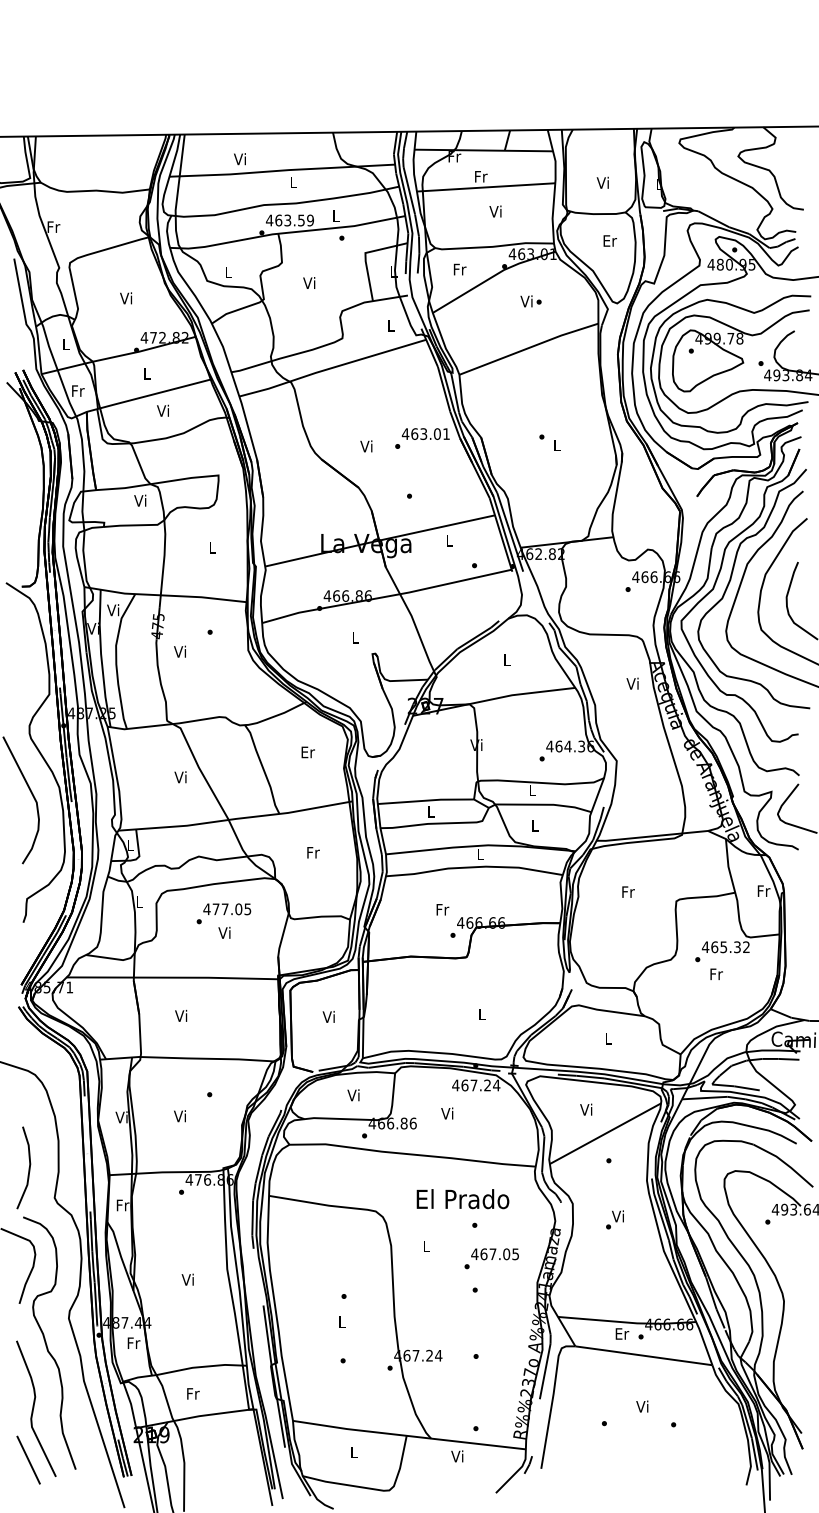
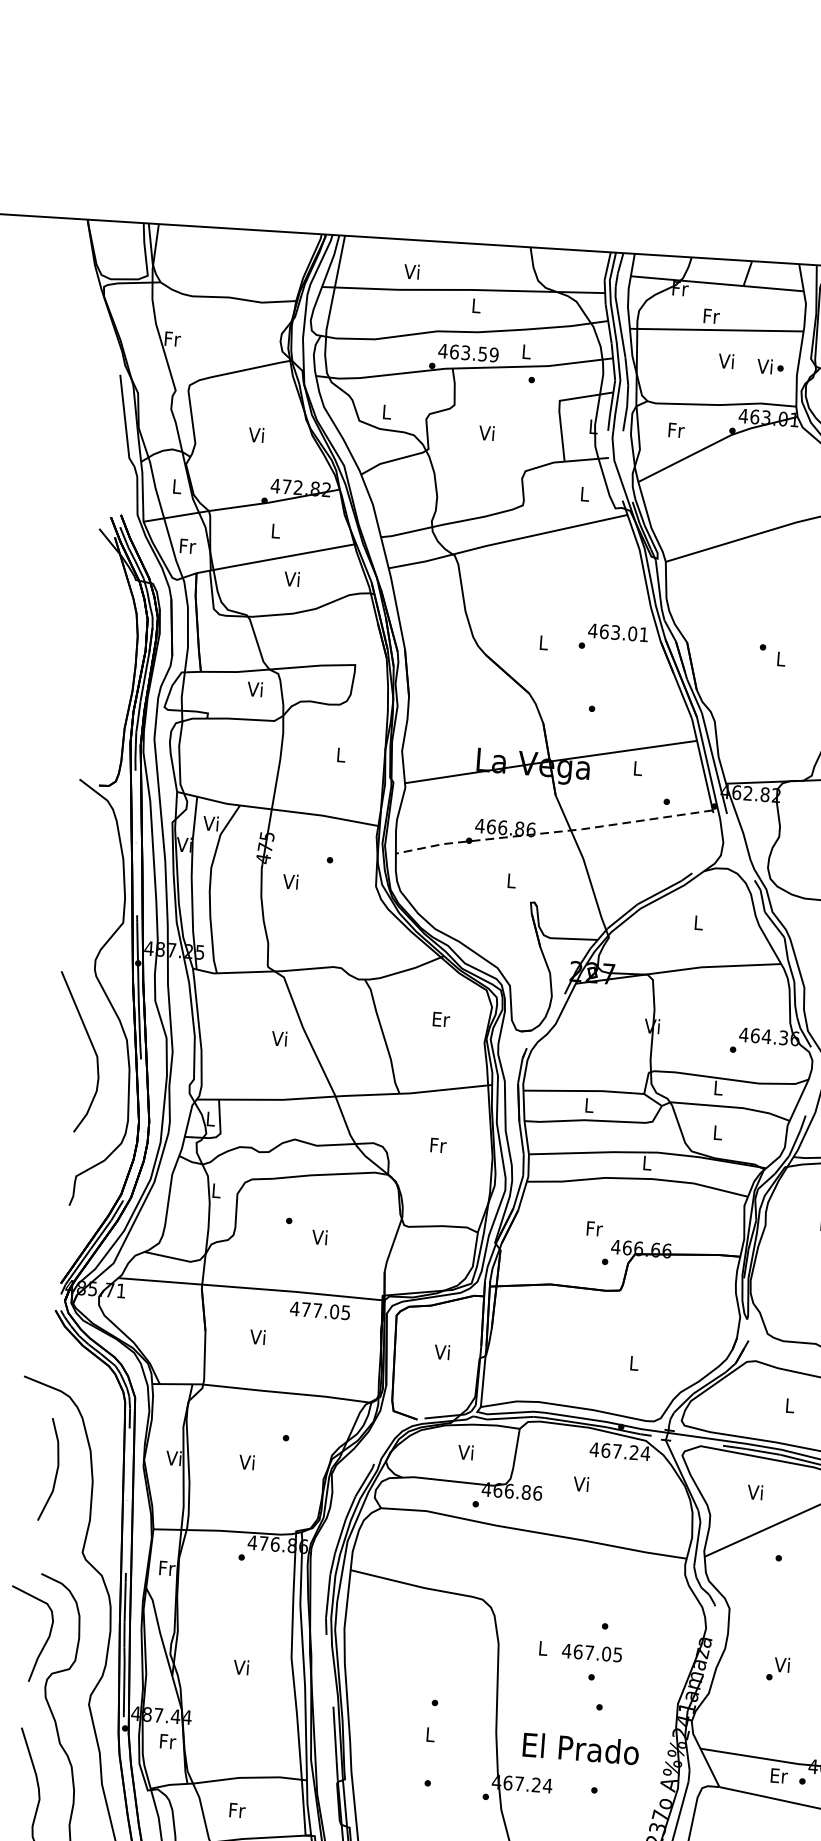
text: (530, 301) -> (769, 366), moved
text: (366, 446) -> (542, 642), Vi -> L
line: (386, 596) -> (553, 832), solid -> dashed
text: (227, 909) -> (320, 1311), moved
line: (28, 1167) -> (55, 1469), moved
text: (462, 1199) -> (580, 1749), moved
text: (614, 1219) -> (777, 1668), moved
text: (494, 1254) -> (591, 1653), moved

